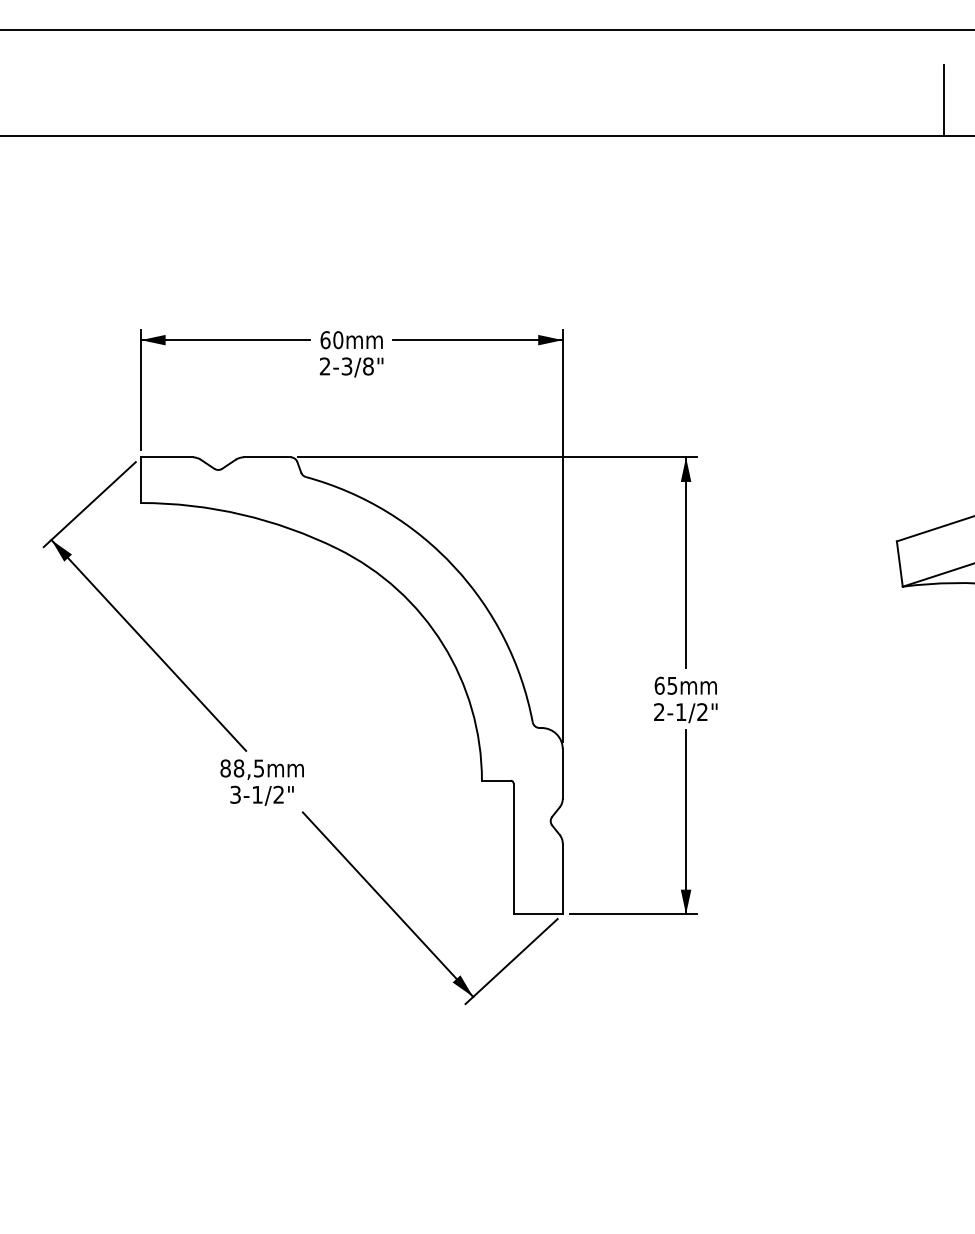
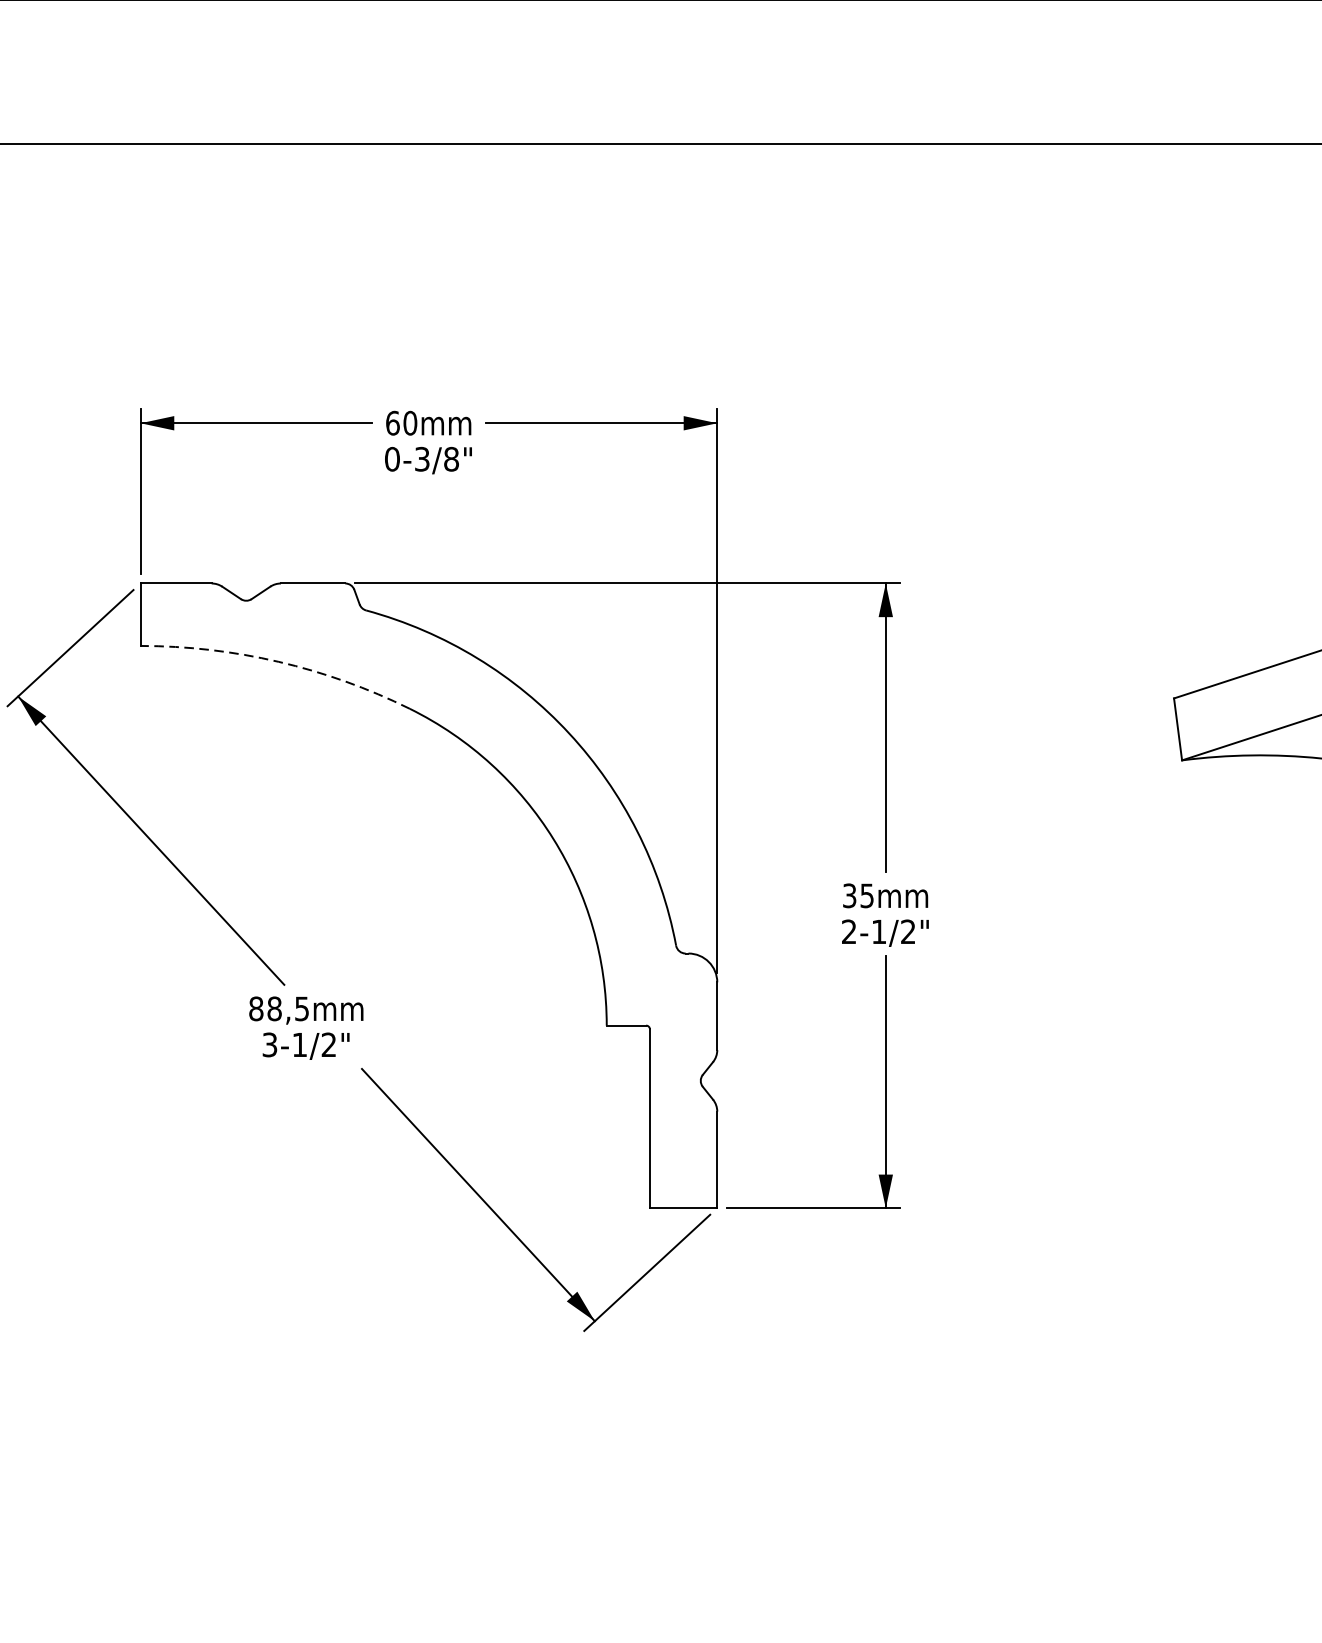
line: (943, 100) -> (1237, 95), removed
text: (324, 366) -> (391, 459), 2-3/8" -> 0-3/8"
arc: (242, 514) -> (279, 661), solid -> dashed
text: (659, 685) -> (849, 895), 65 -> 35

